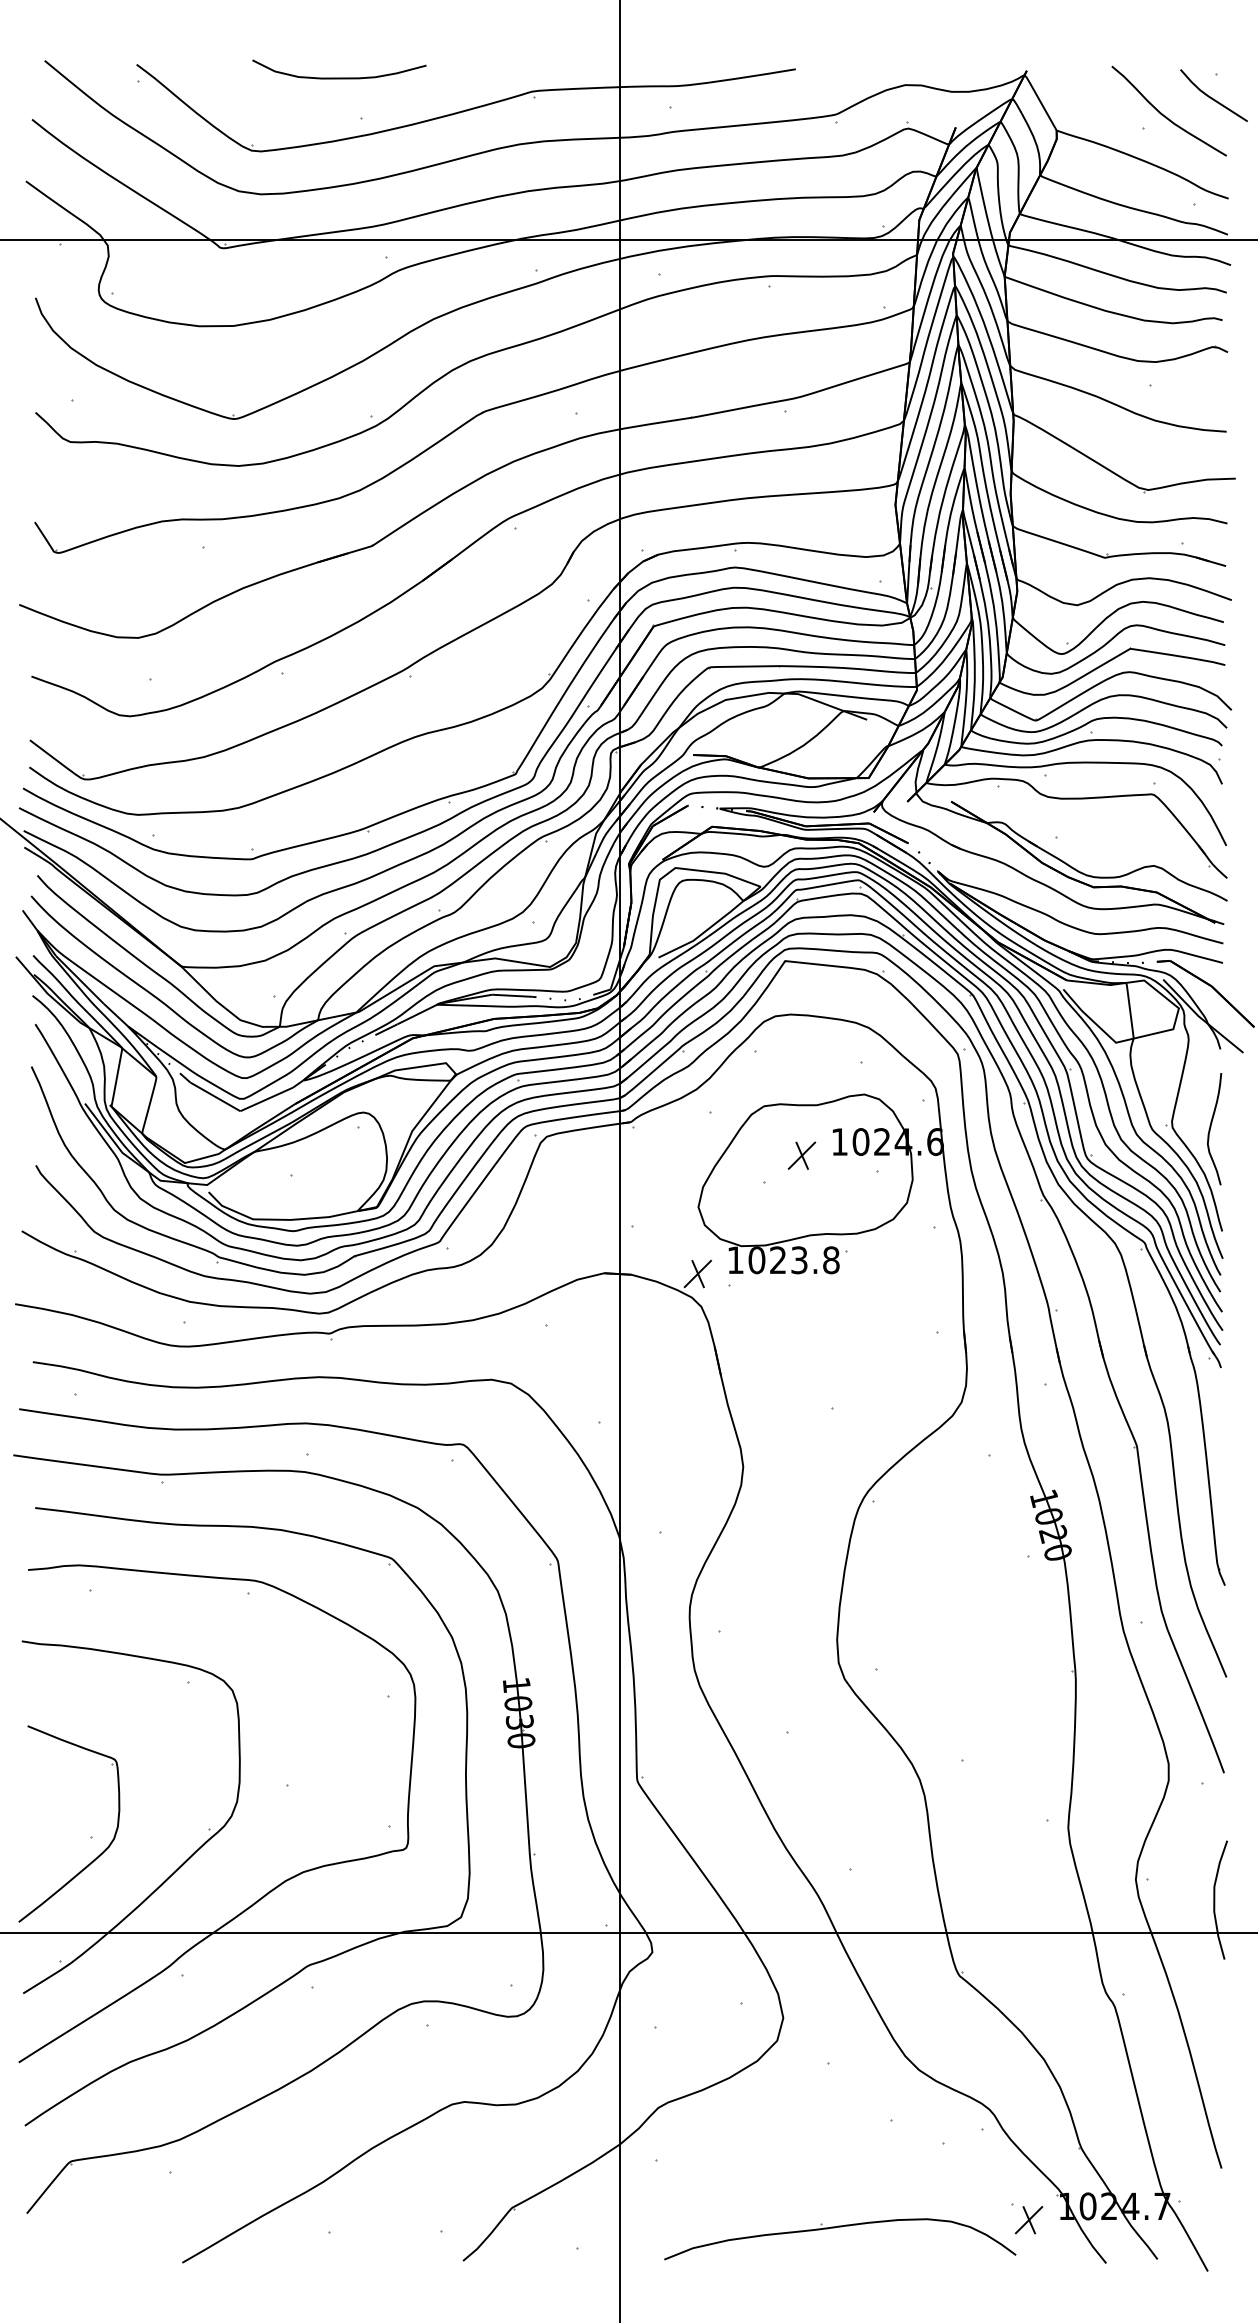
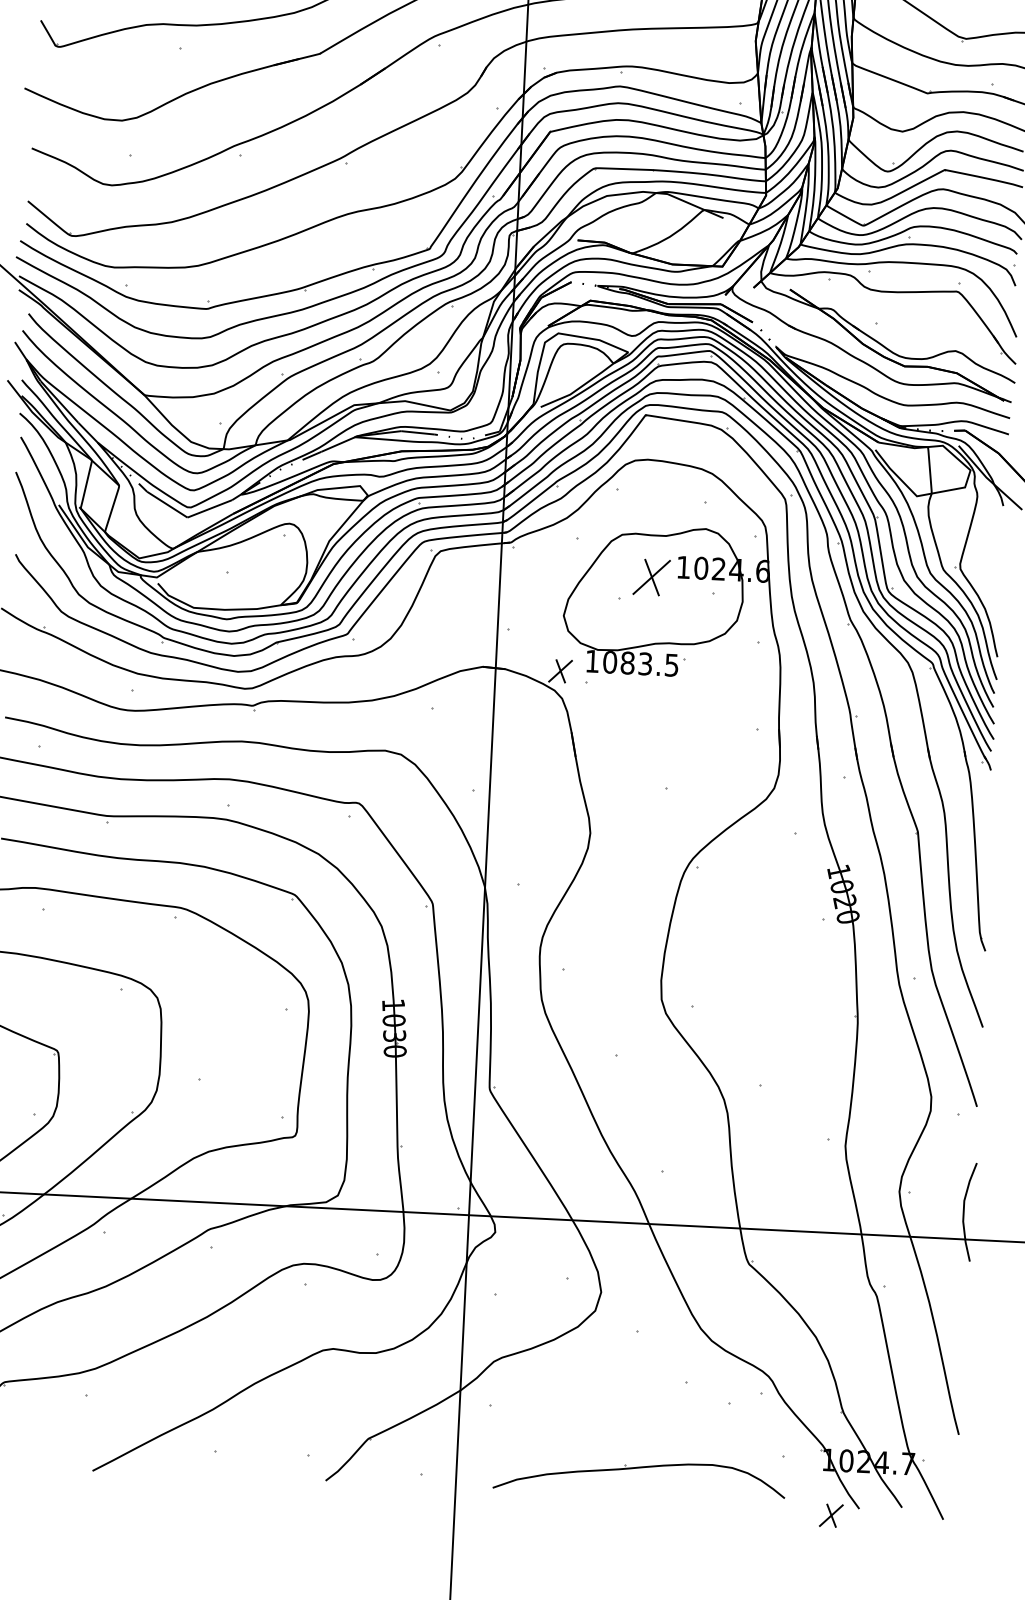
curve: (1211, 1127) -> (992, 570), removed
part: (801, 1155) -> (651, 577), size x1.6
text: (804, 1260) -> (649, 664), 1023.8 -> 1083.5
part: (1028, 2220) -> (830, 1515), moved

